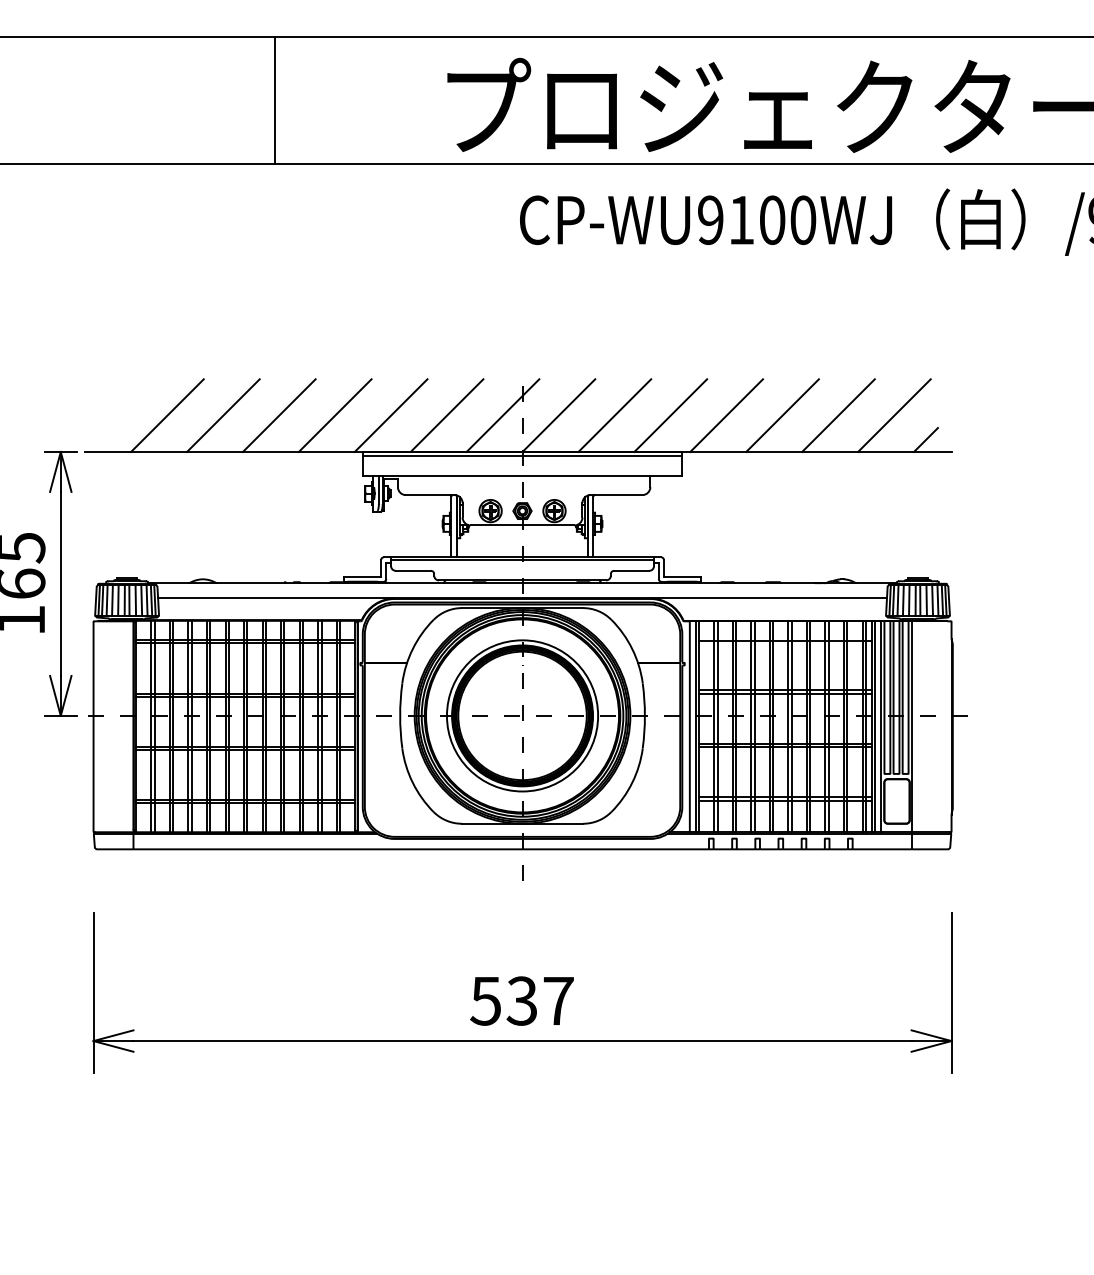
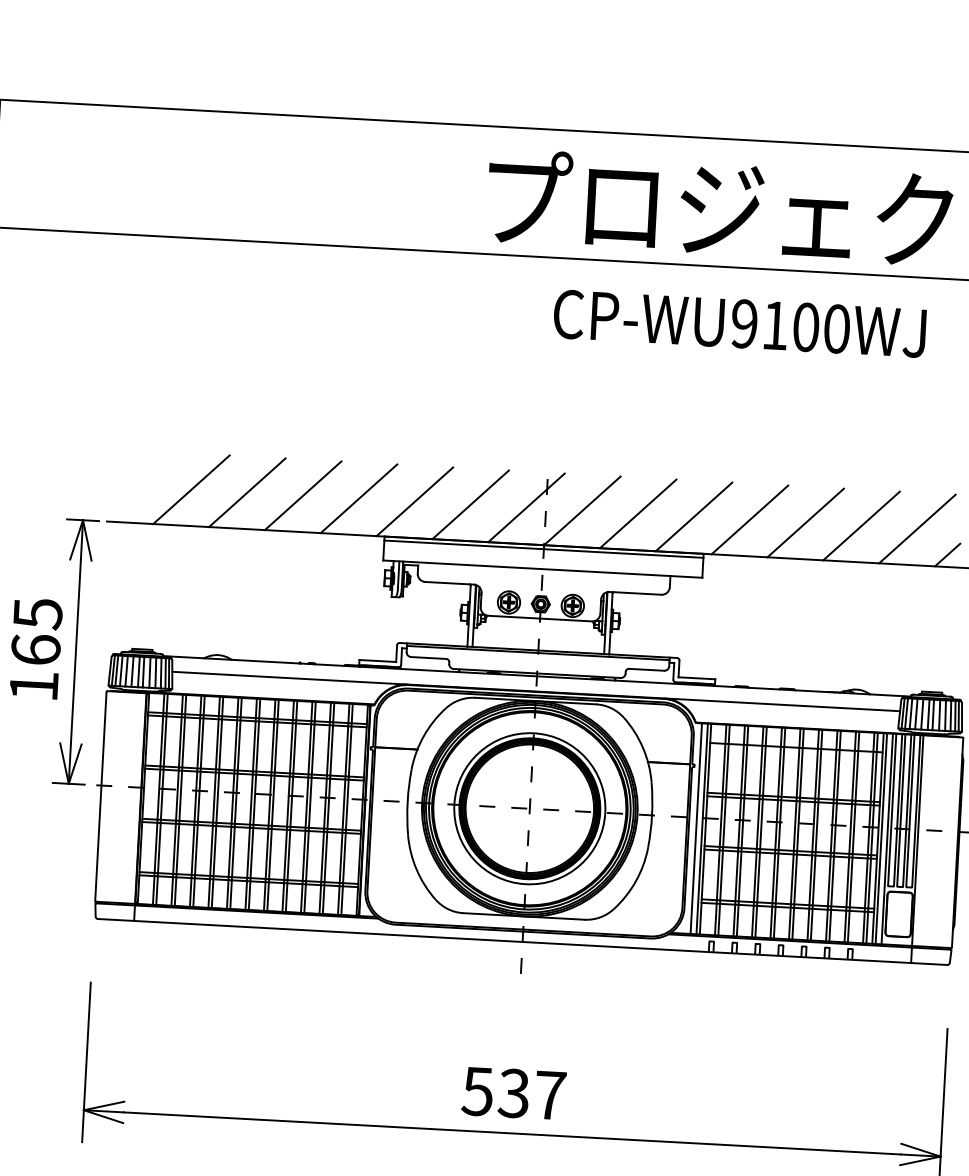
line: (274, 100) -> (315, 180), removed

